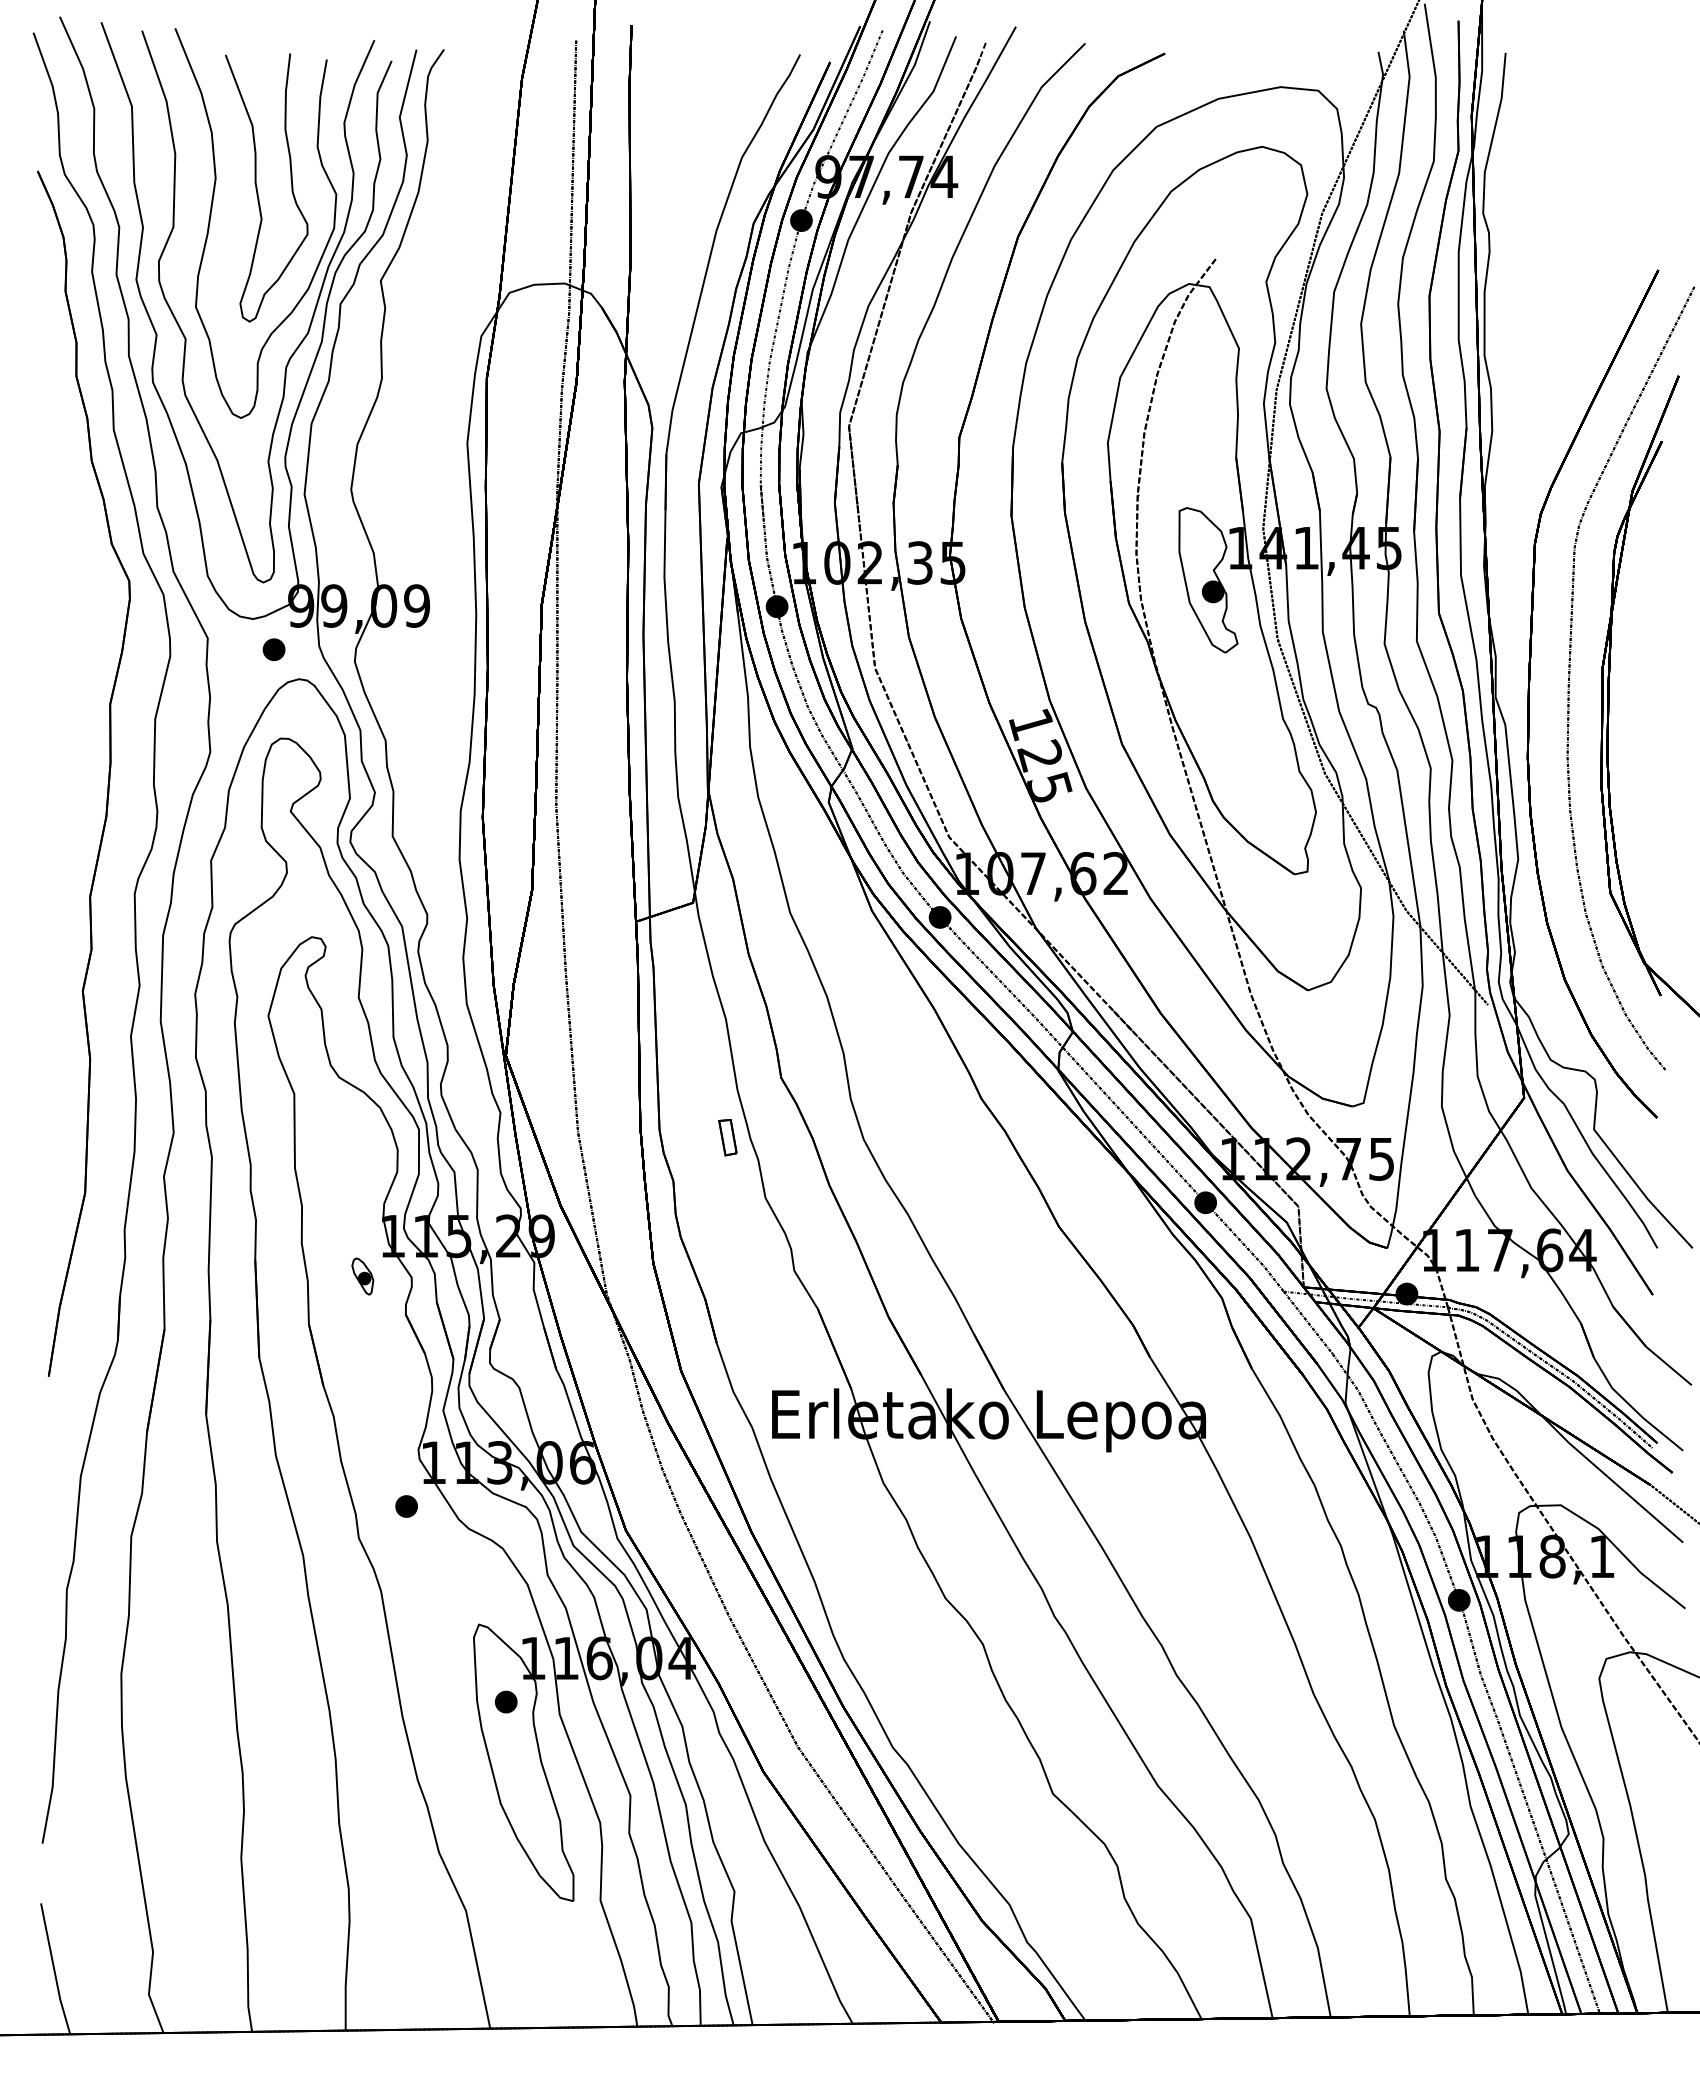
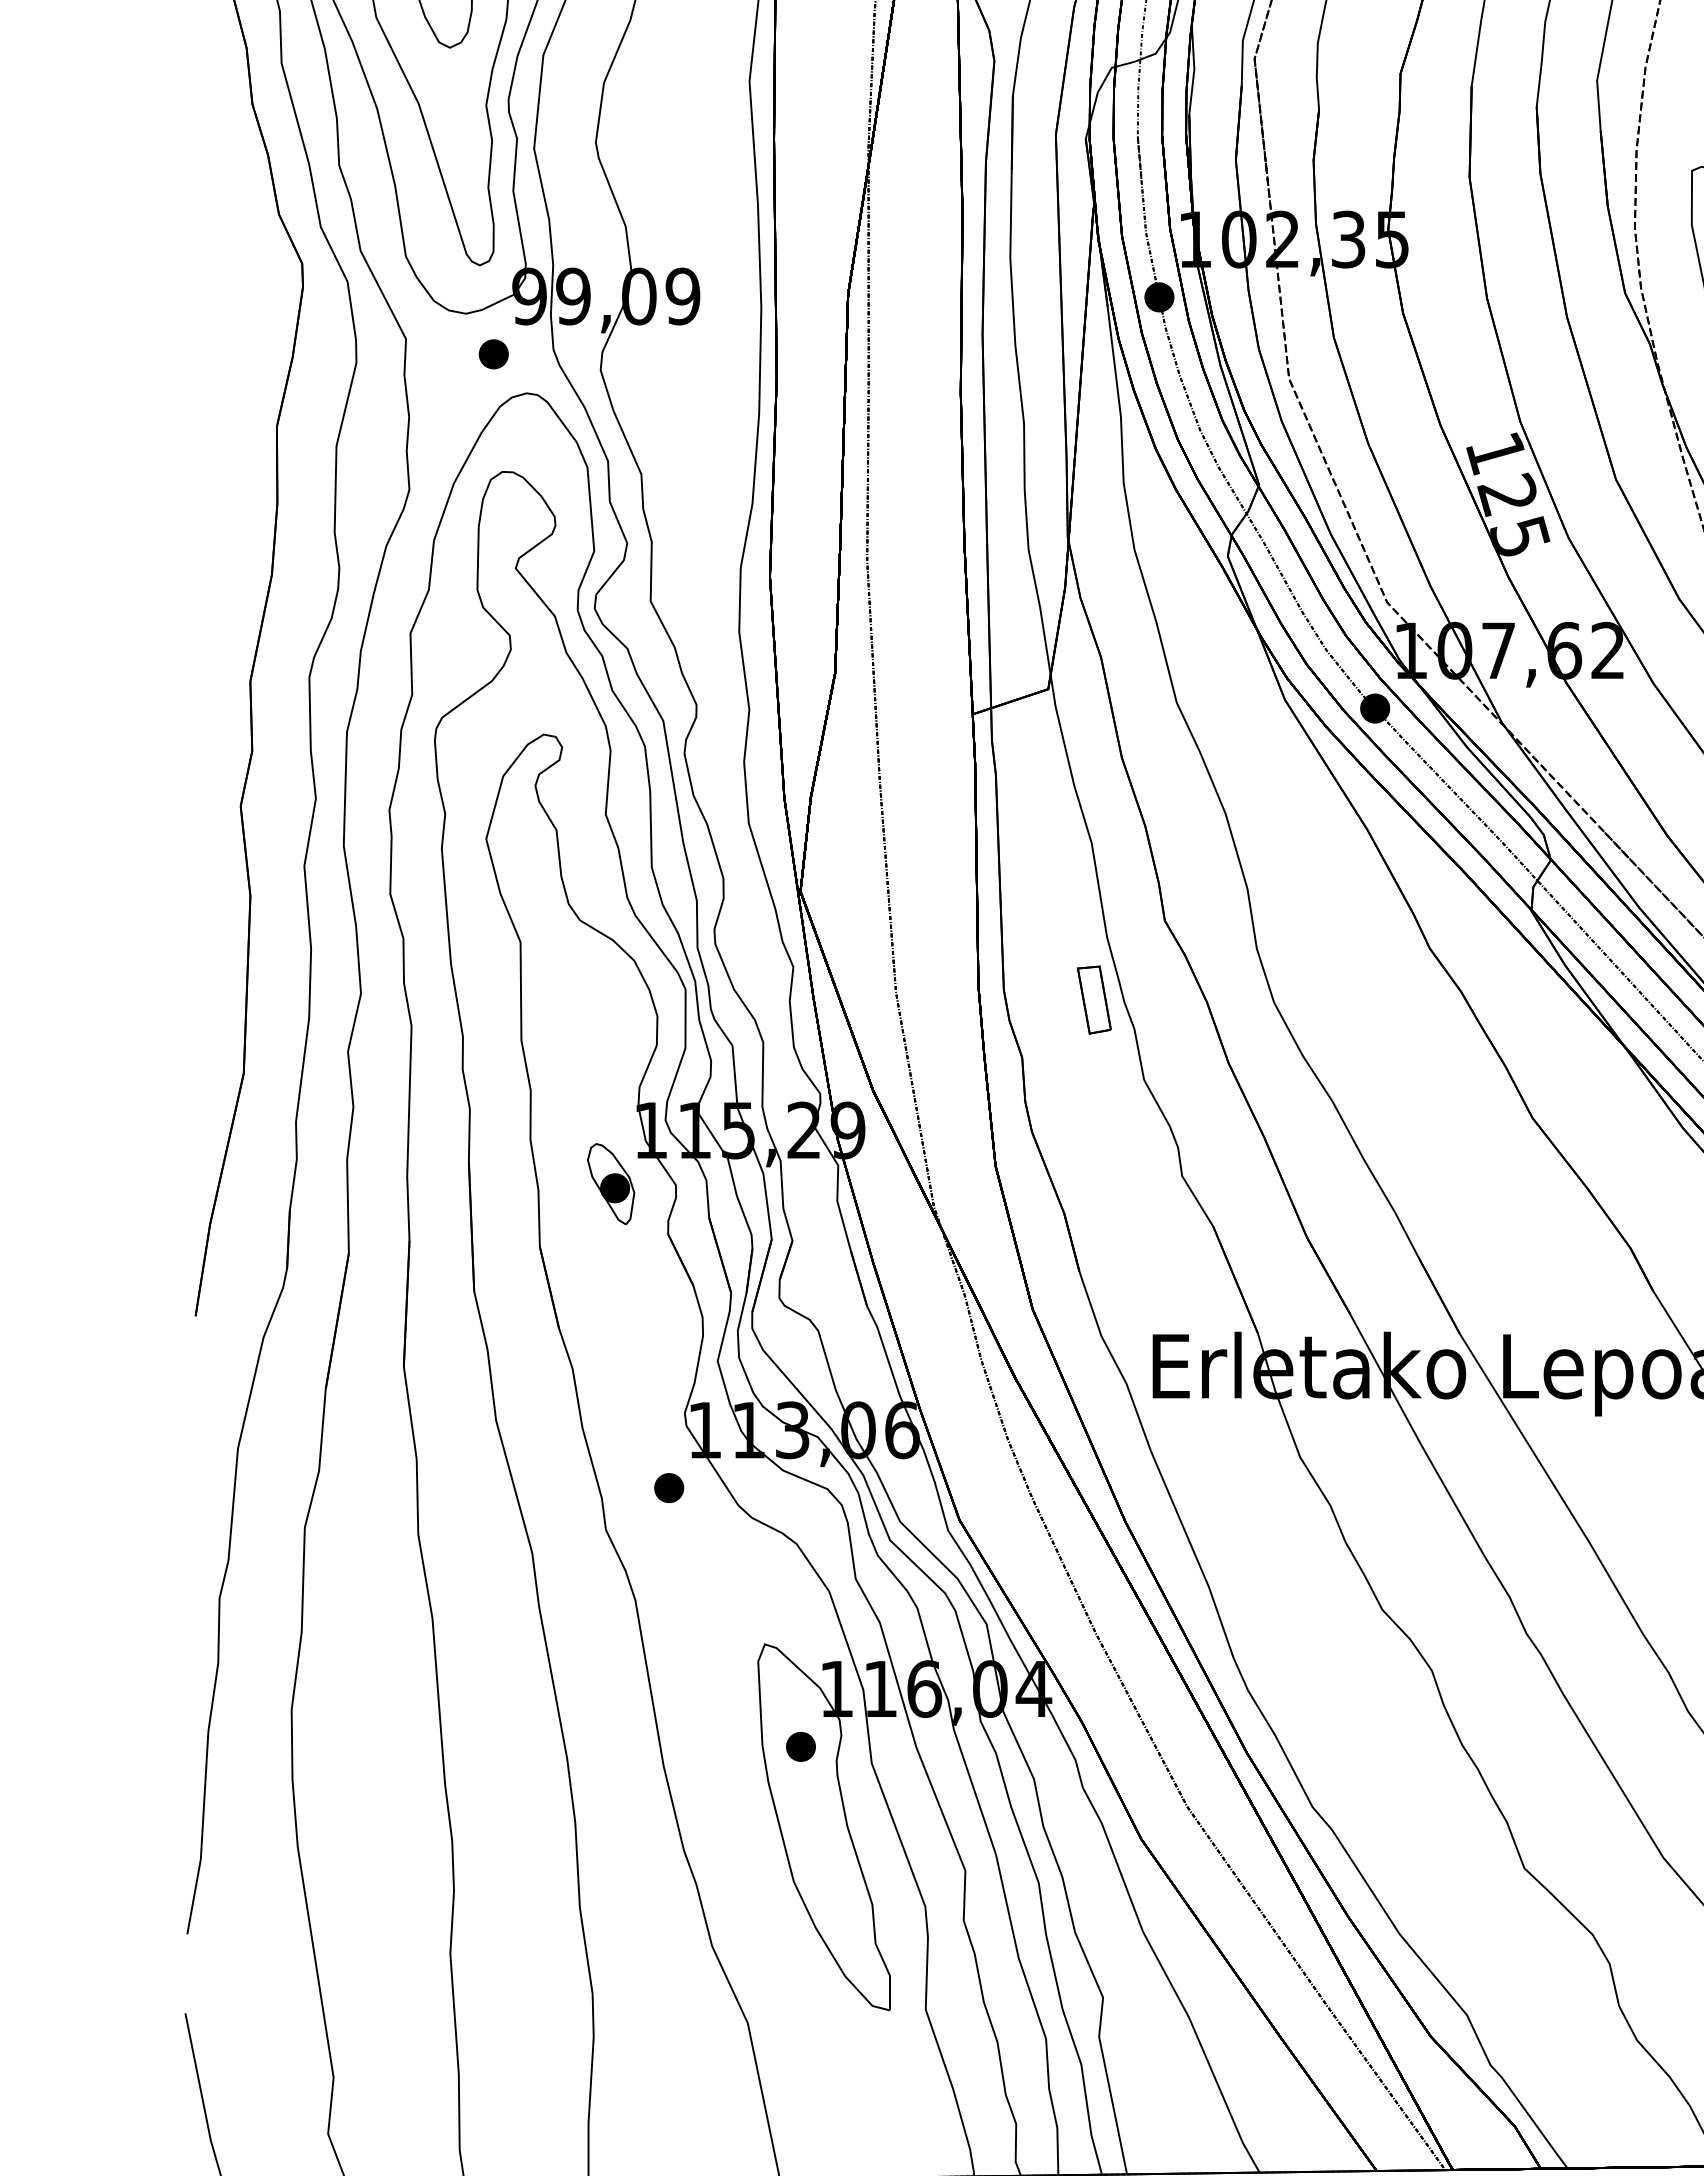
part: (727, 1137) -> (1093, 999), size x1.43
part: (362, 1276) -> (610, 1183), size x1.67

